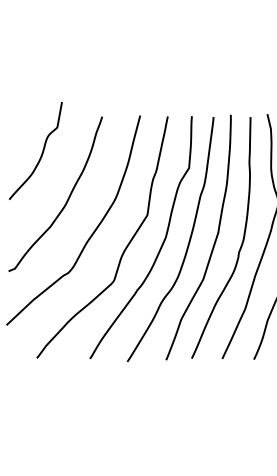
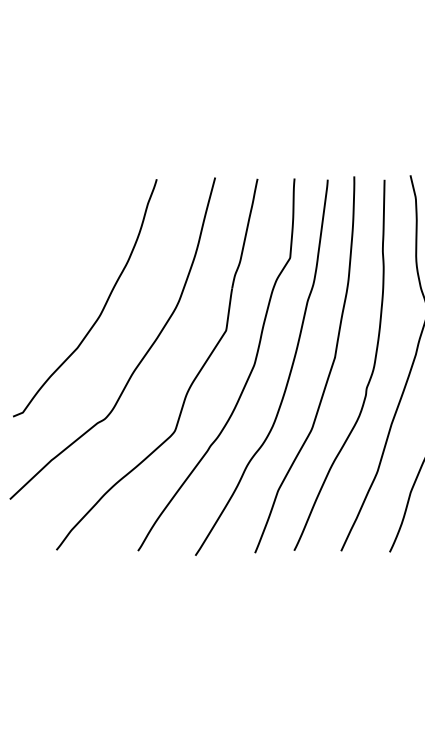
curve: (41, 153) -> (63, 235), removed

